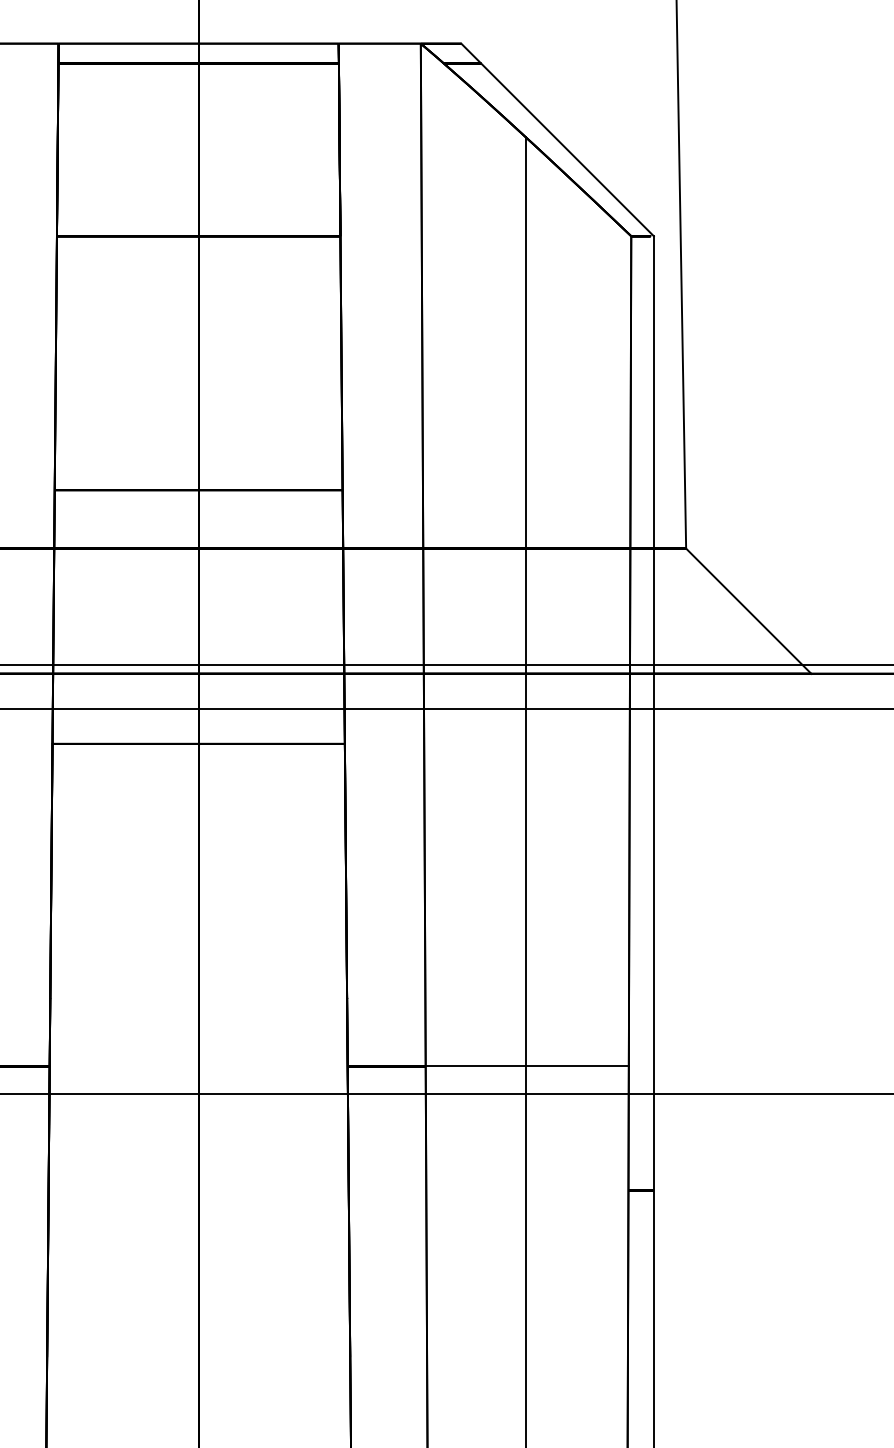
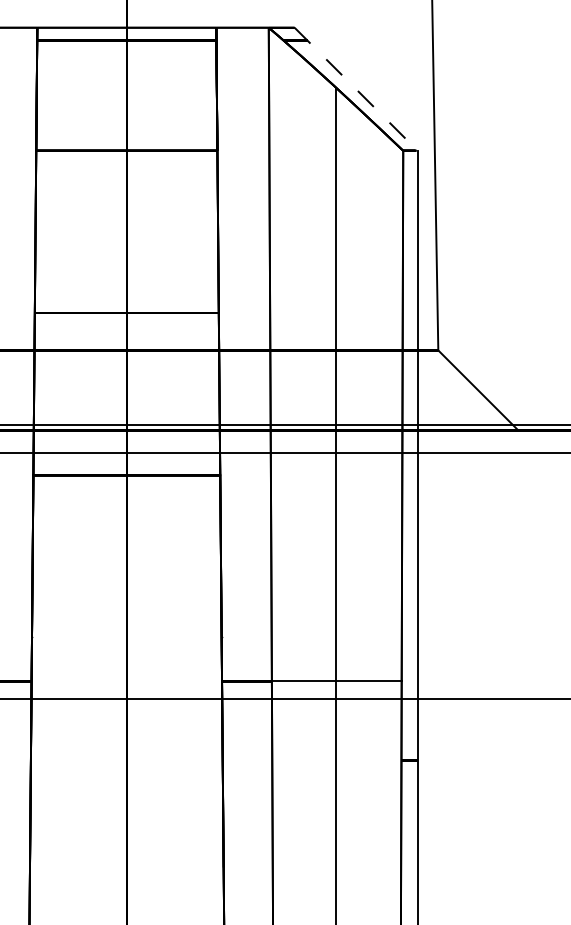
line: (558, 140) -> (356, 89), solid -> dashed

